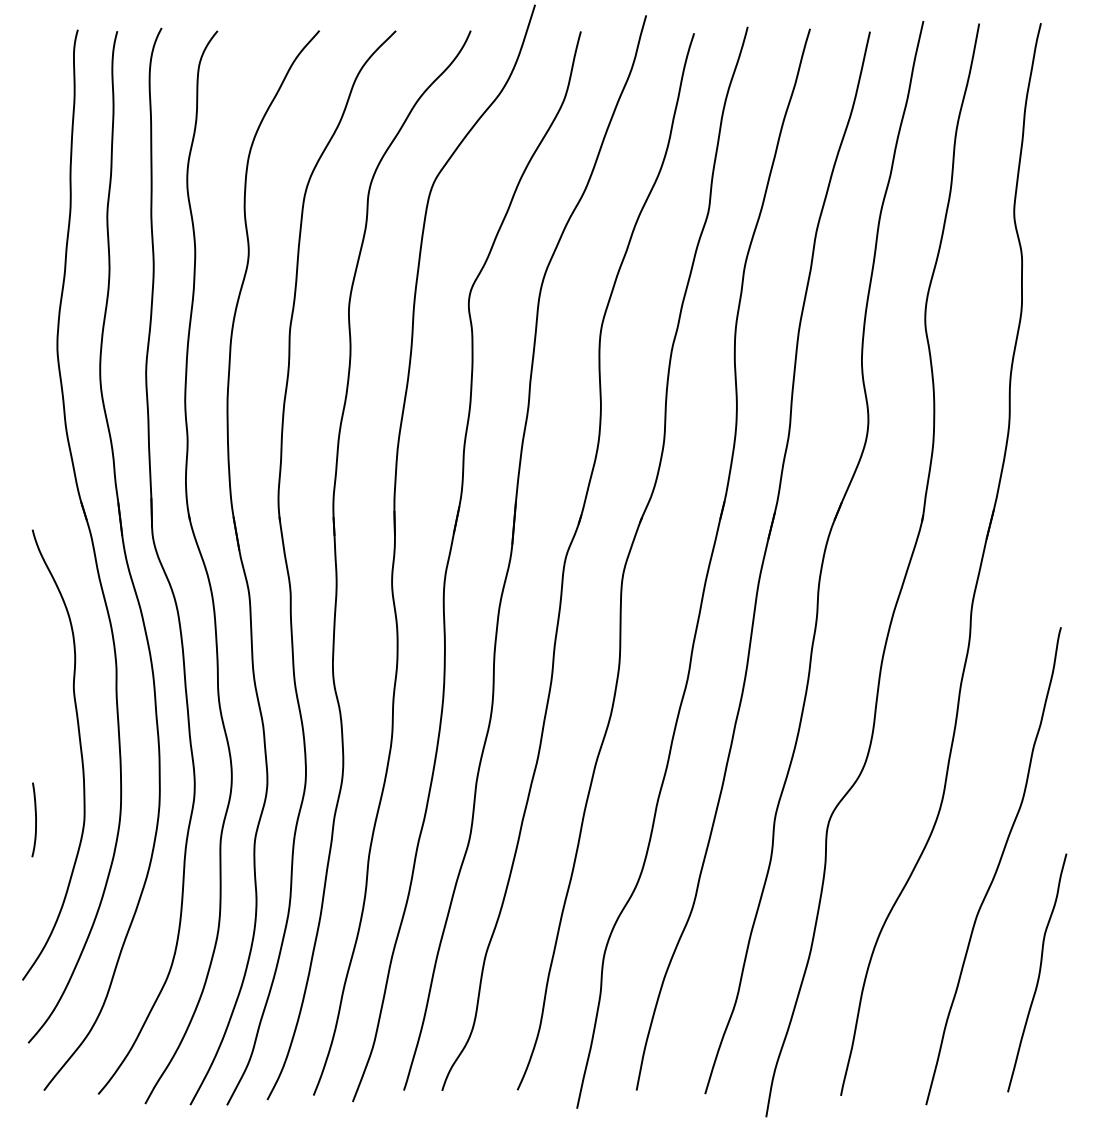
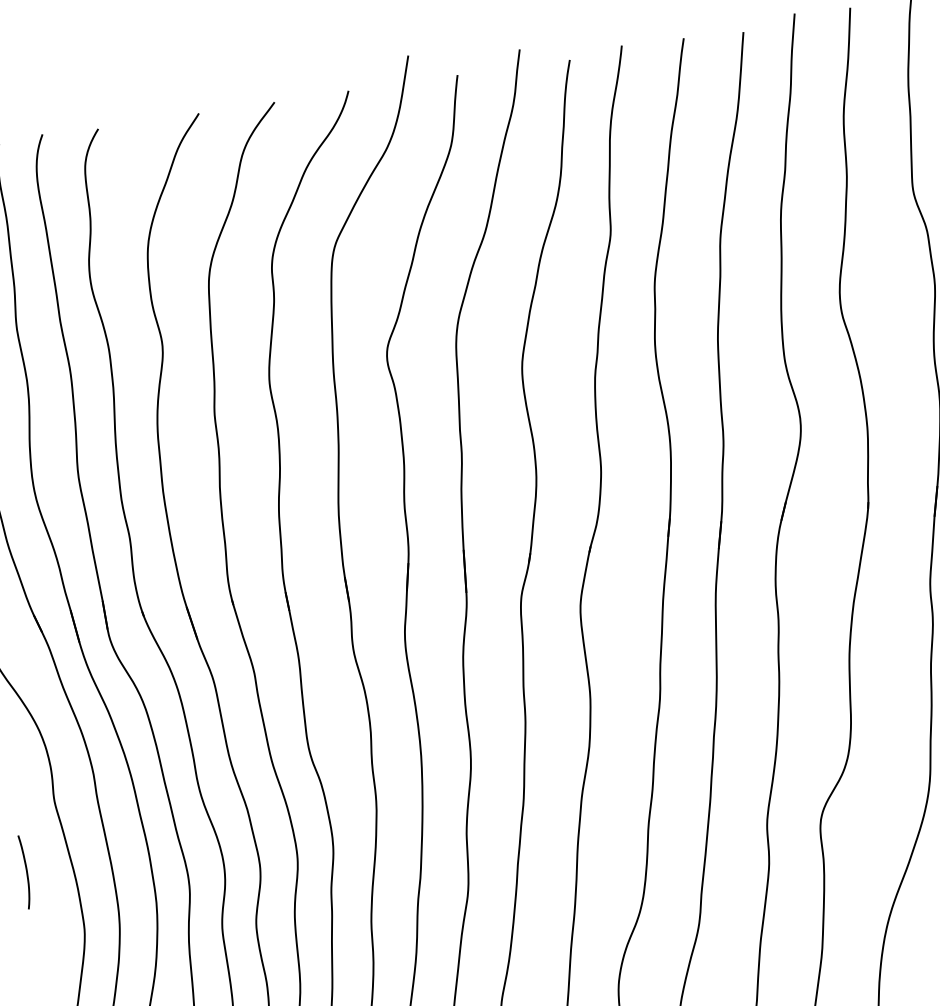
curve: (35, 819) -> (26, 871), moved

